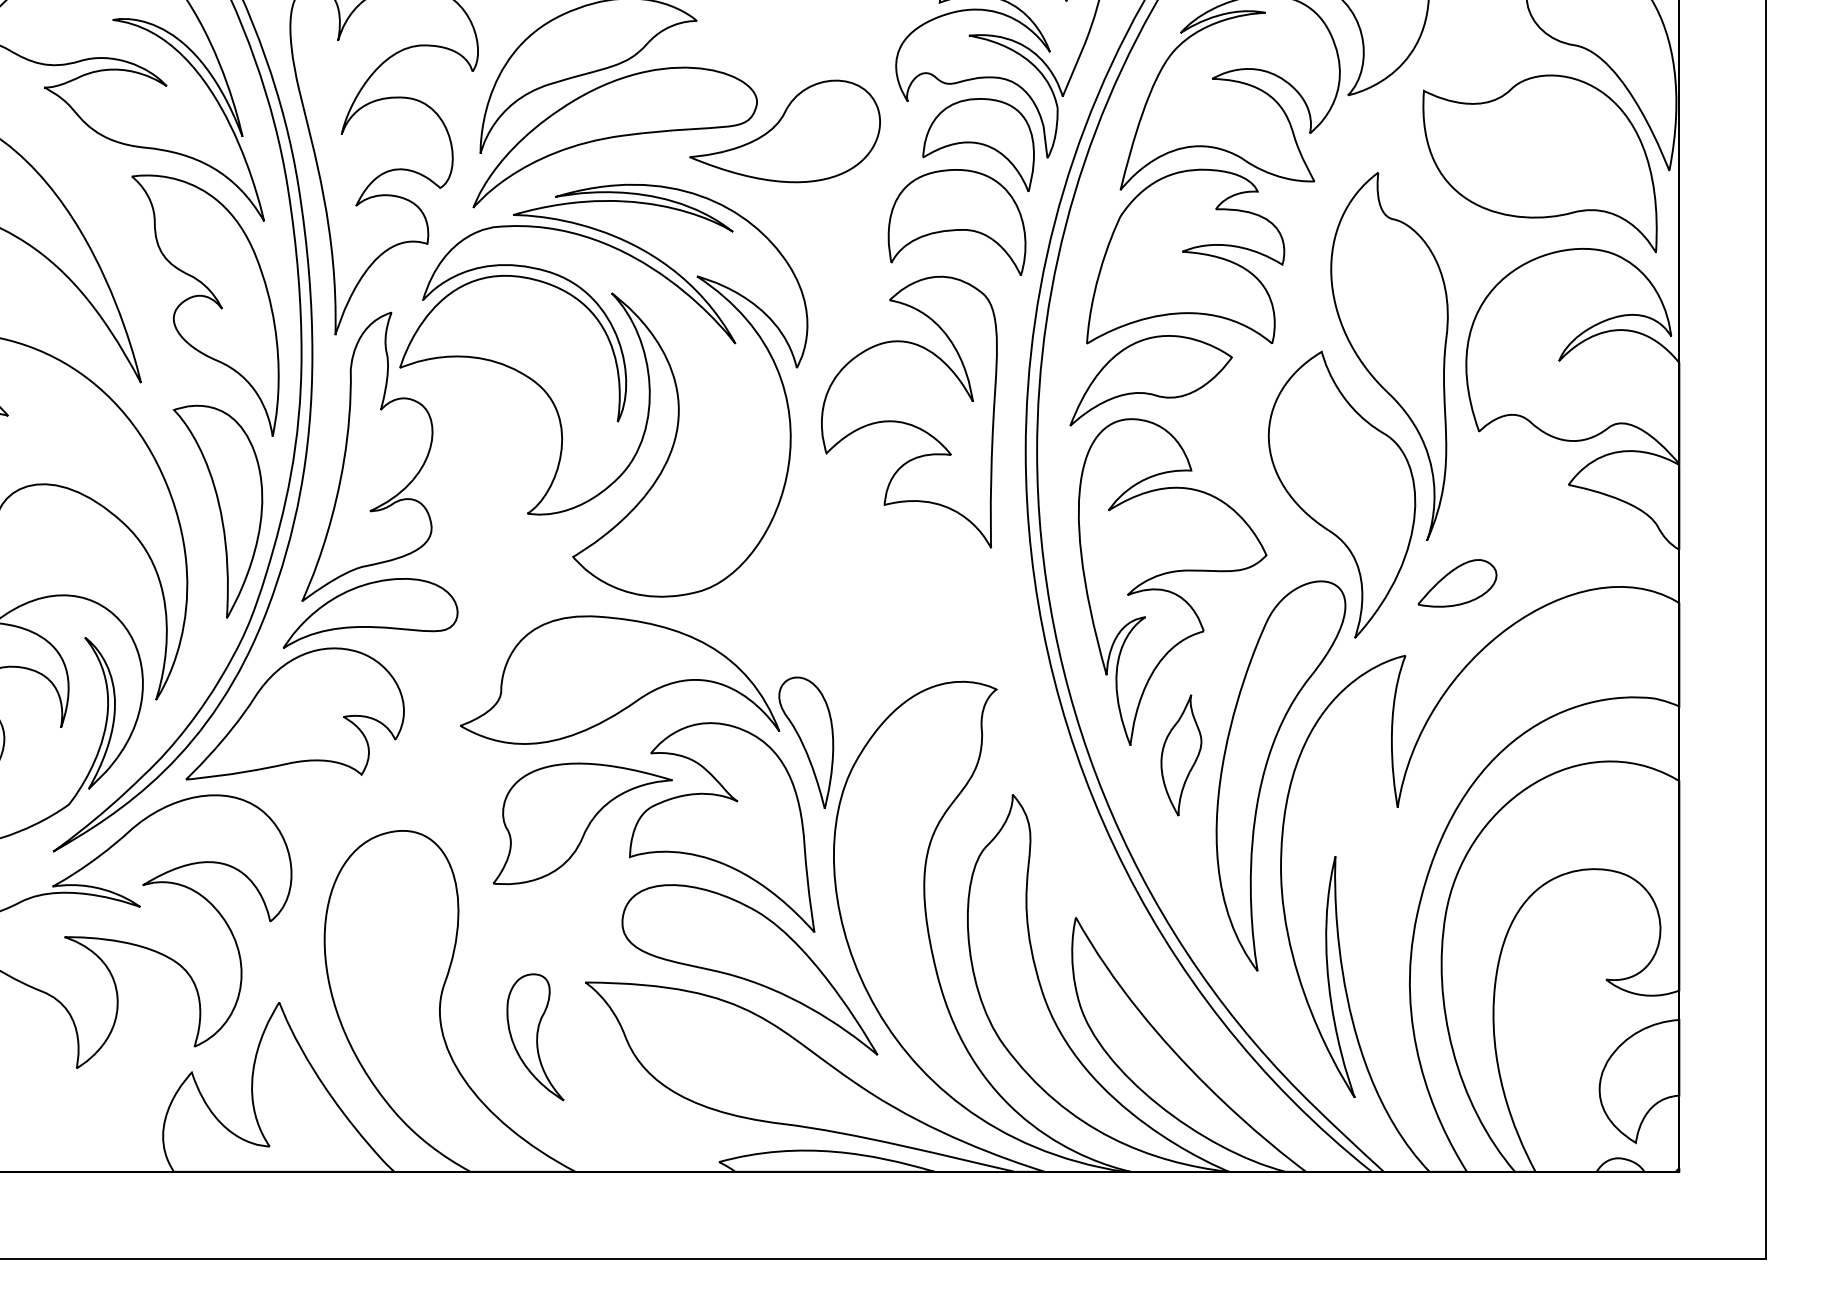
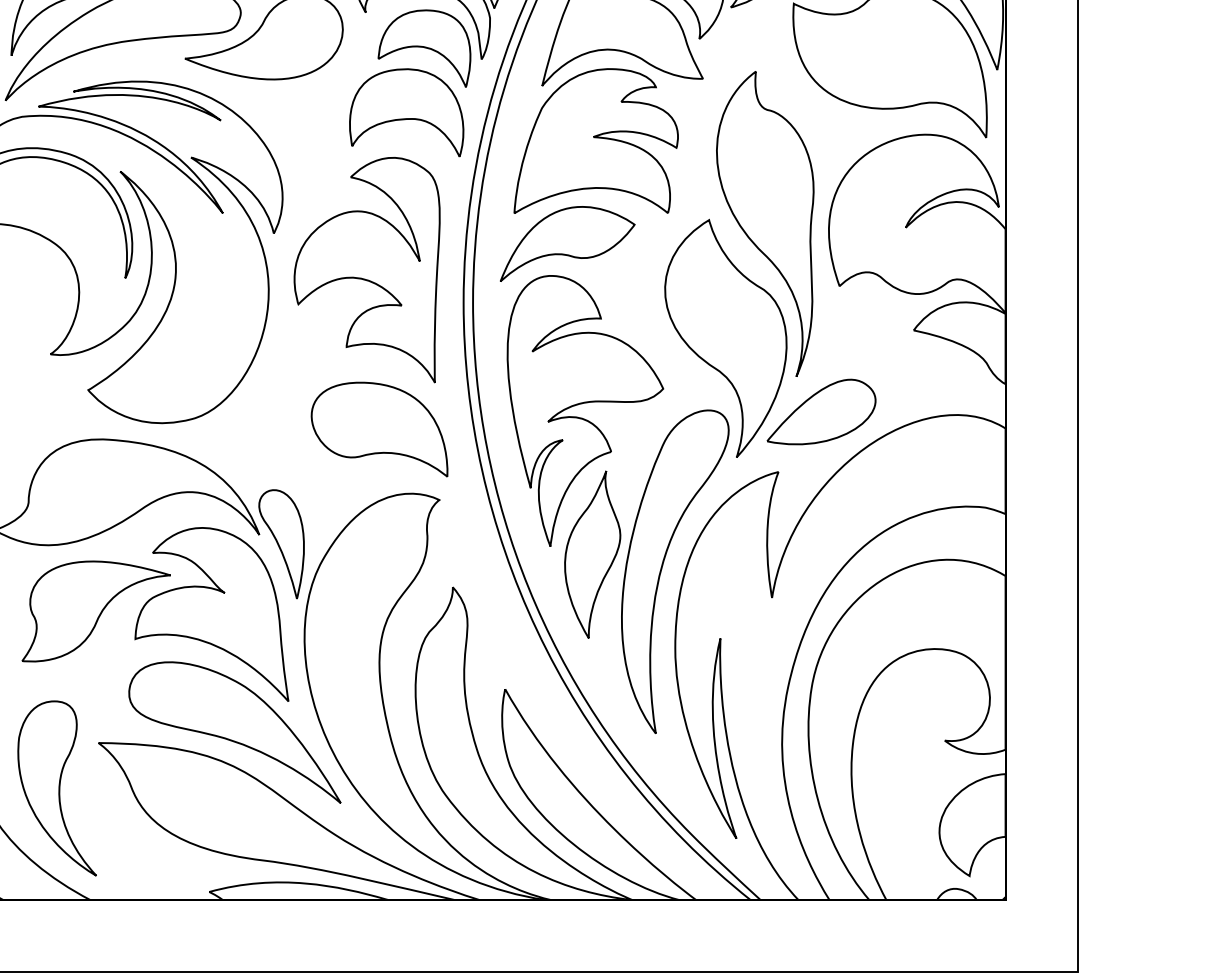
part: (1457, 583) -> (821, 412), size x1.67
part: (924, 604) -> (379, 429), added
part: (1181, 755) -> (592, 554), size x1.67
part: (535, 1037) -> (57, 788), size x1.67

